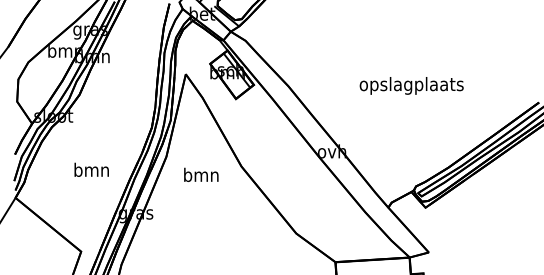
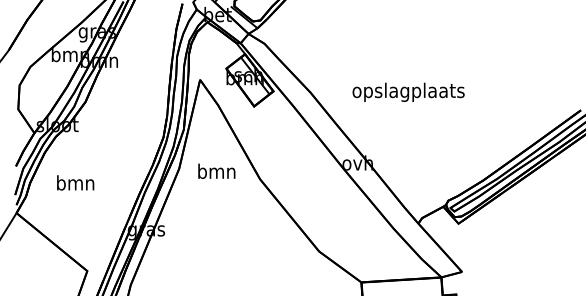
text: (411, 85) -> (408, 91), moved
text: (91, 169) -> (75, 182), moved
text: (201, 174) -> (216, 170), moved

